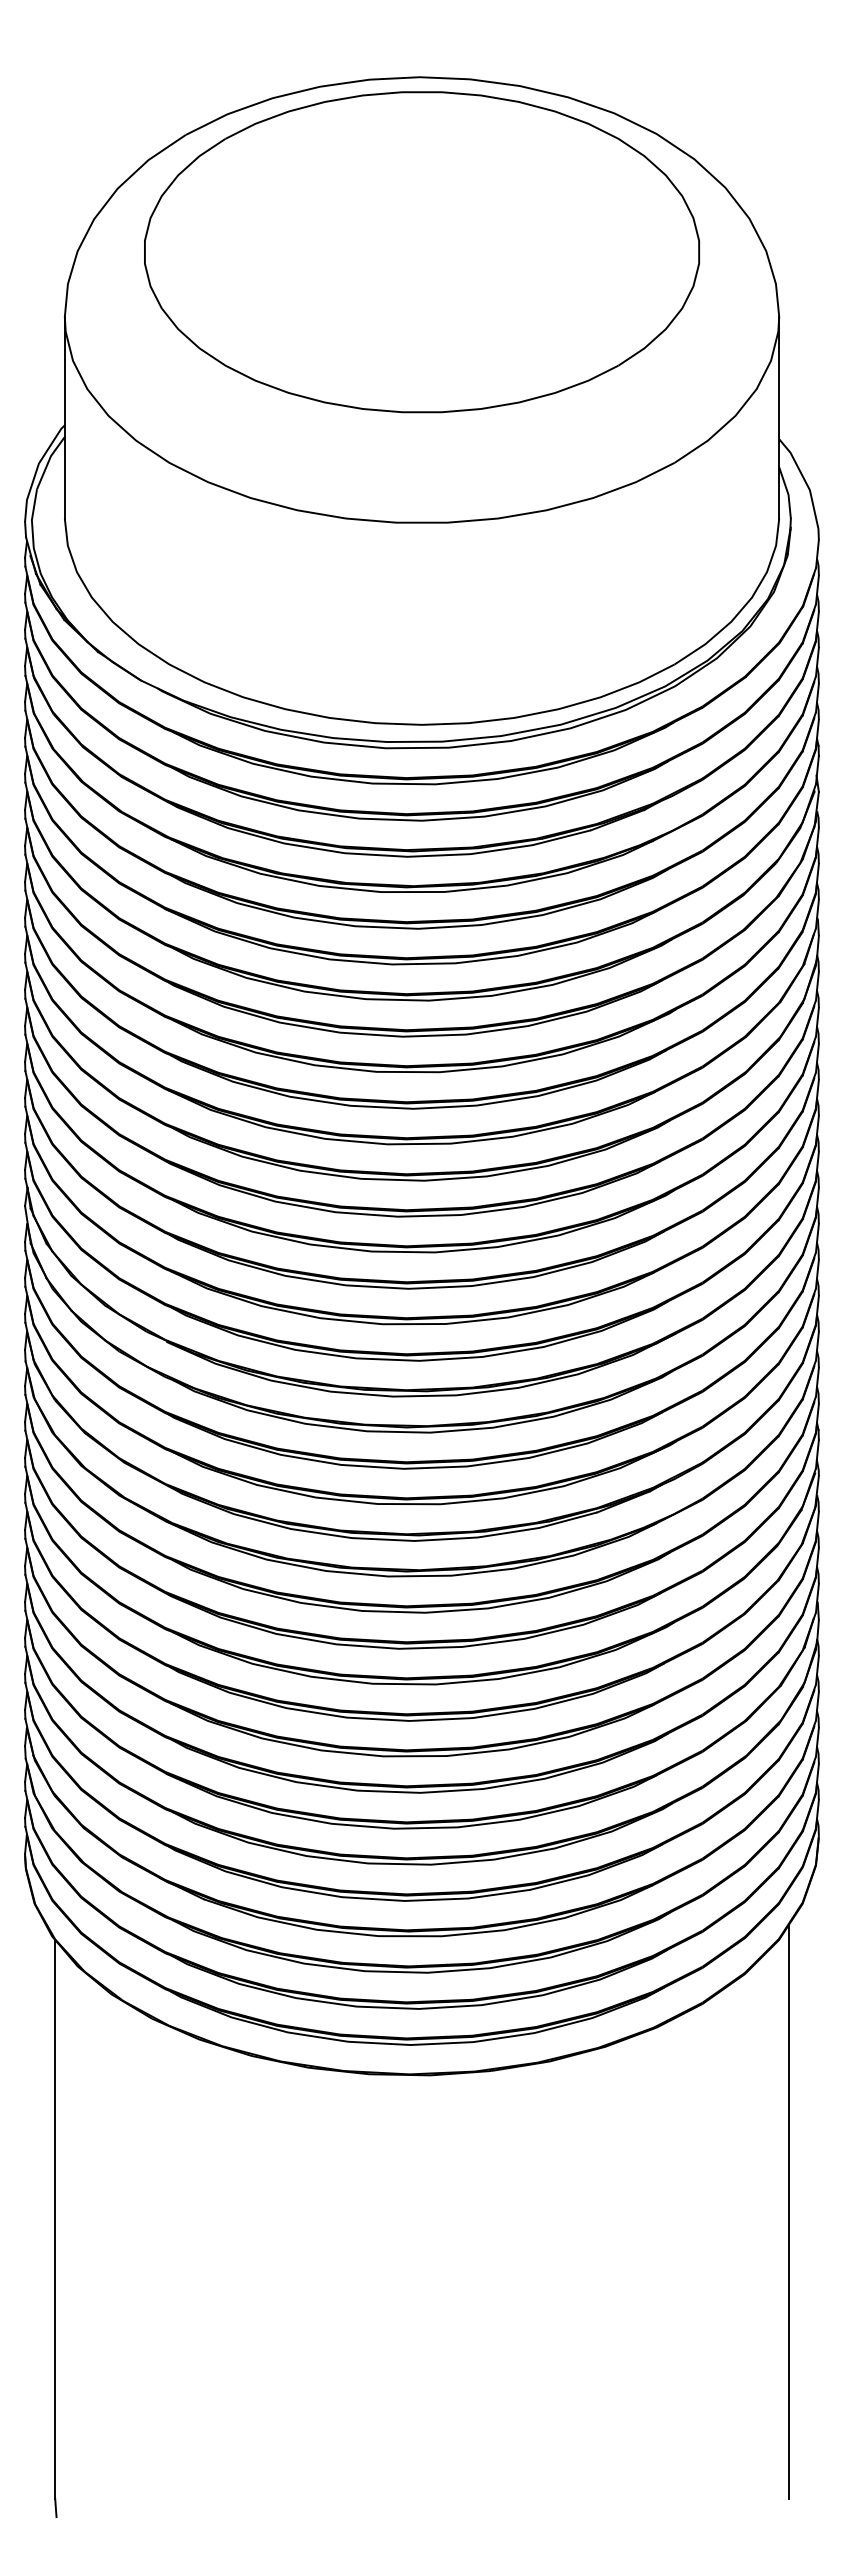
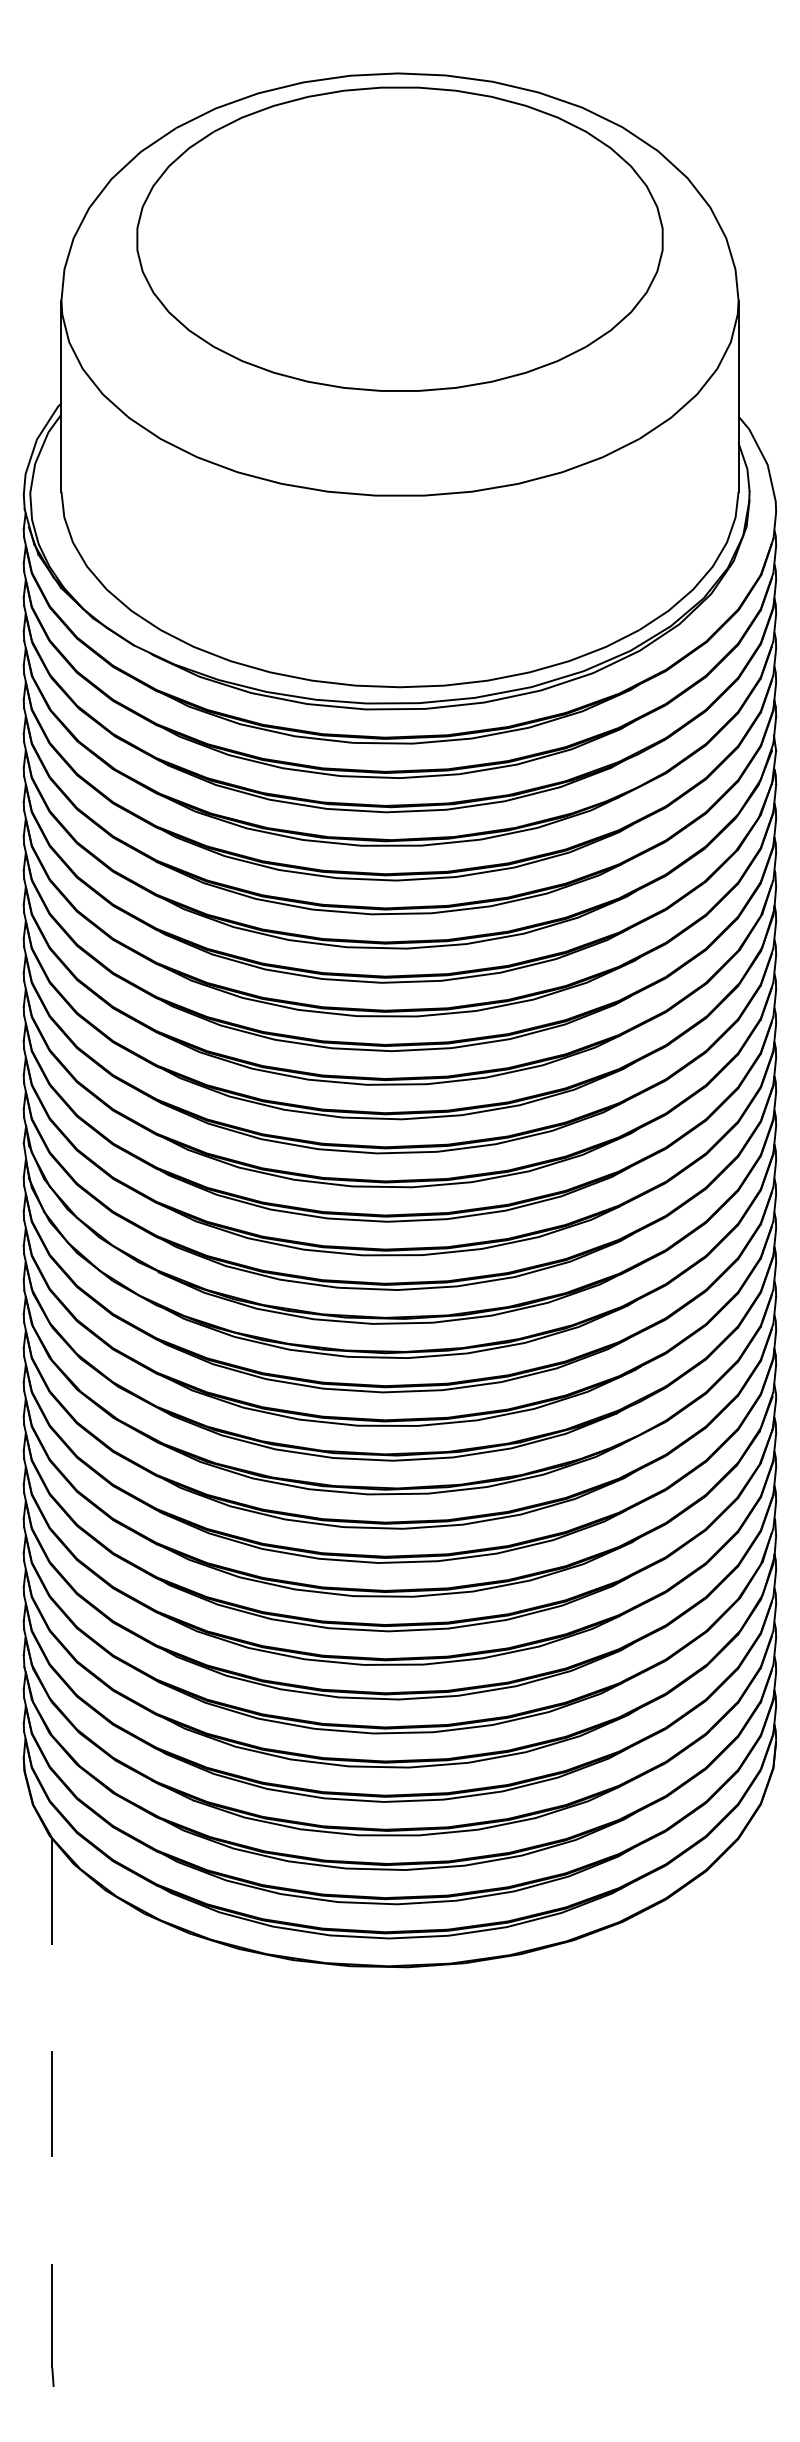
line: (788, 2211) -> (747, 2096), removed
line: (55, 2219) -> (52, 2103), solid -> dashed

